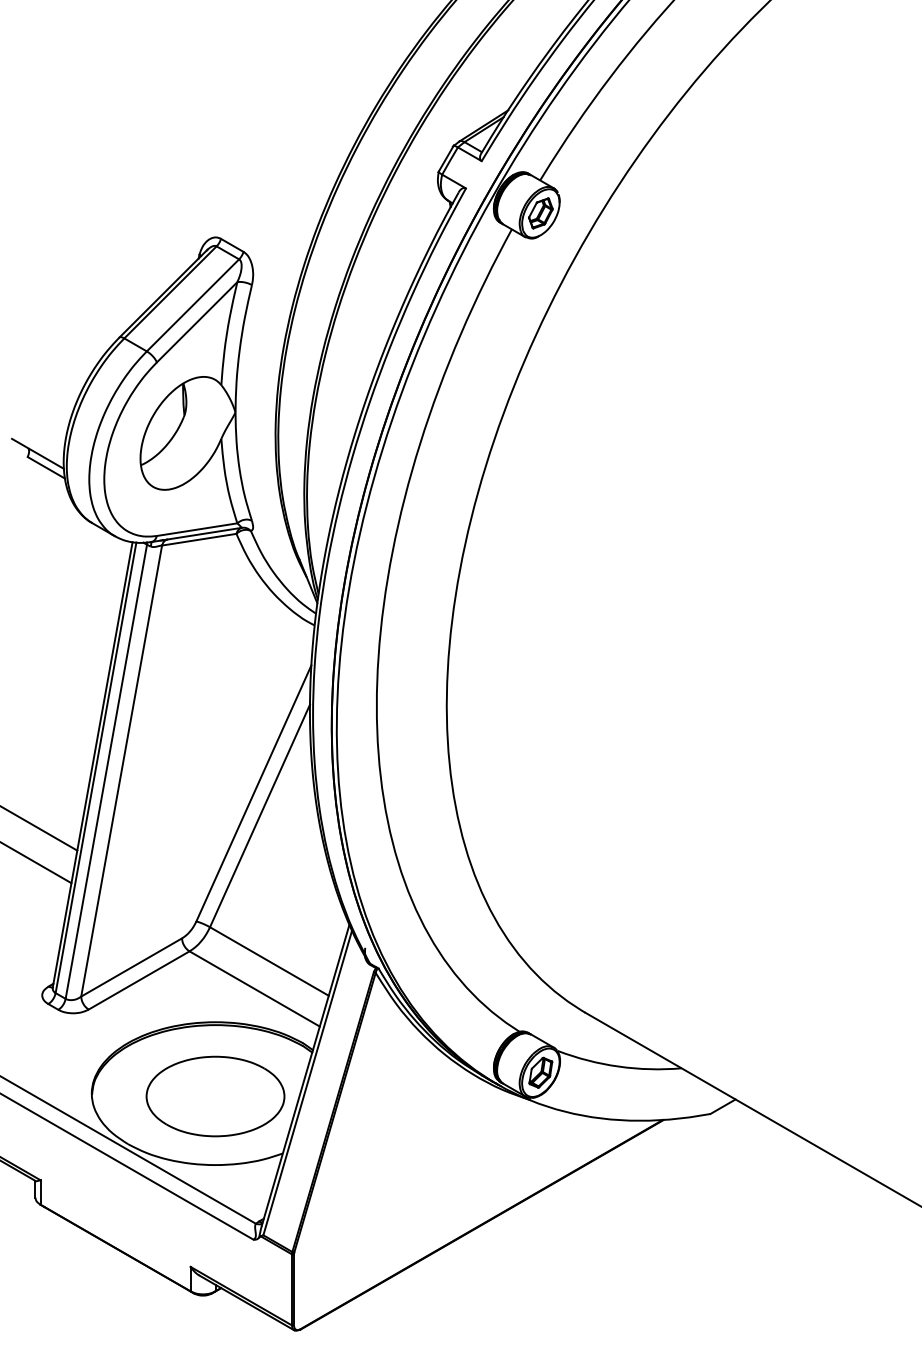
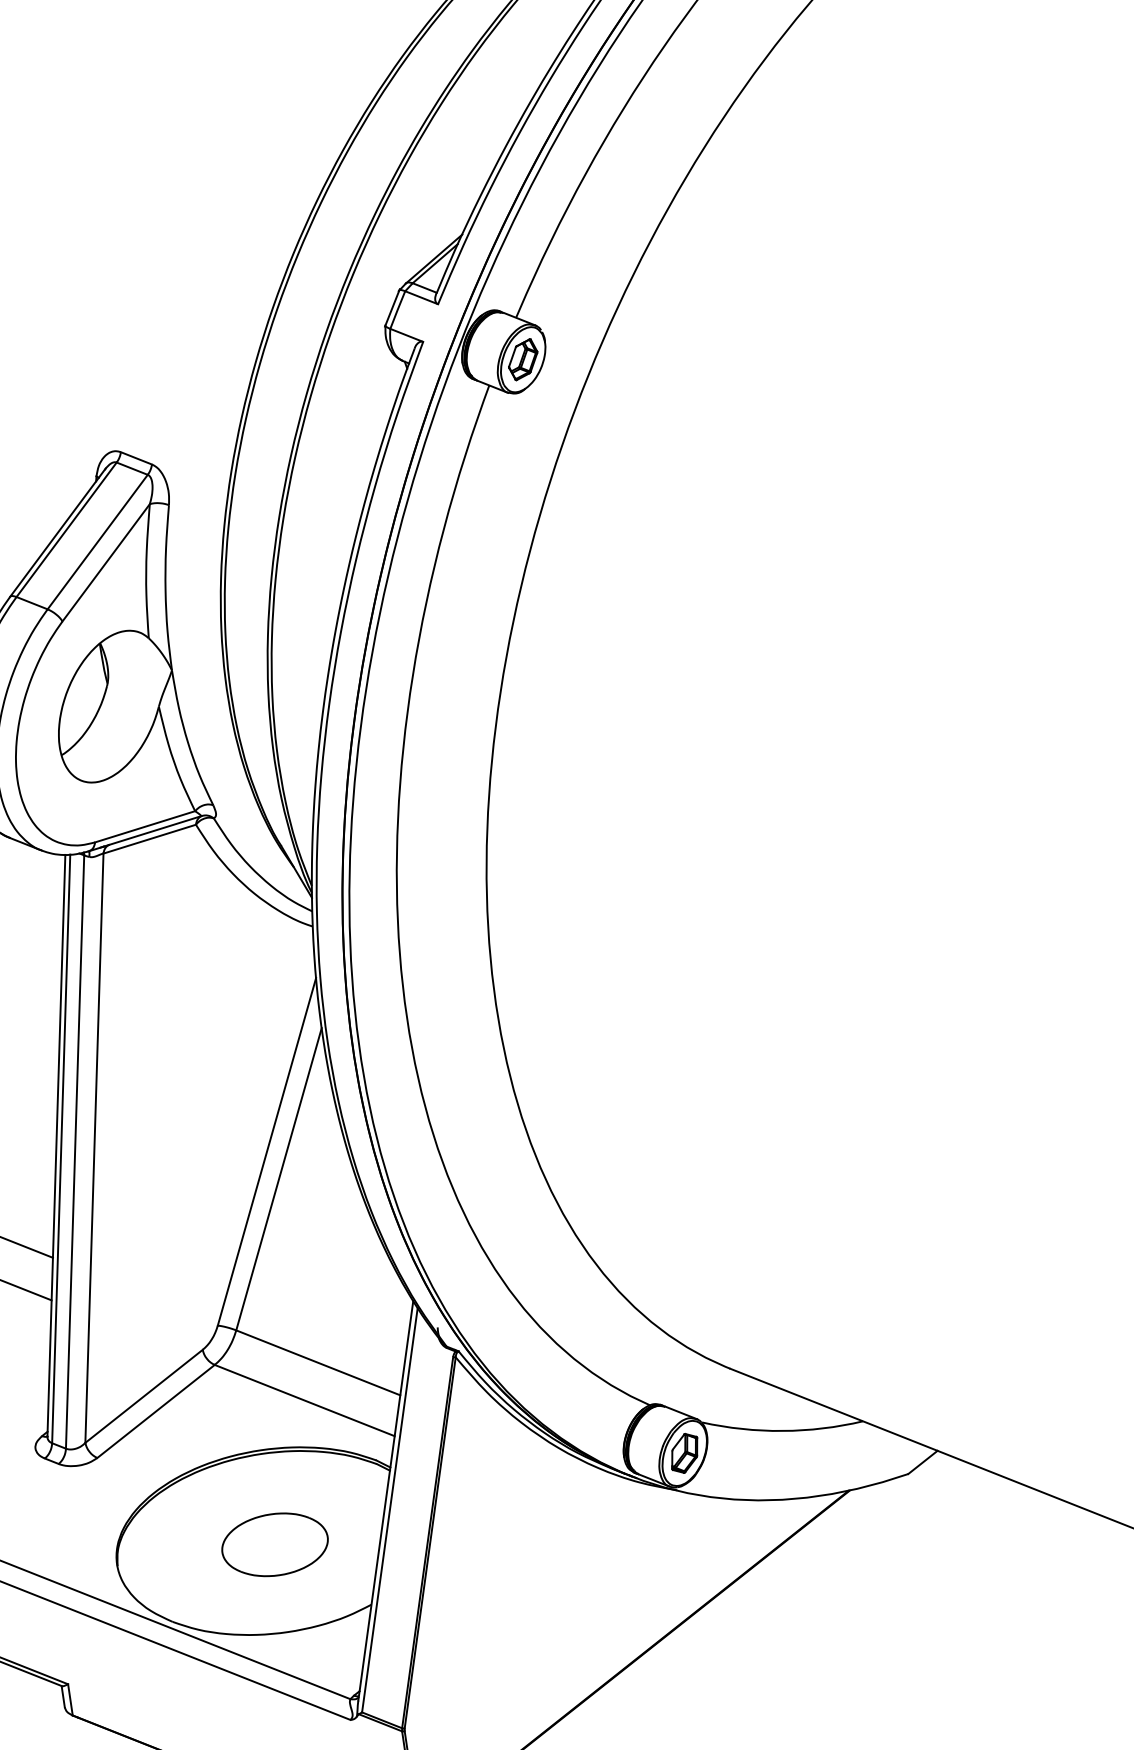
part: (215, 1096) -> (275, 1544), size x0.6

